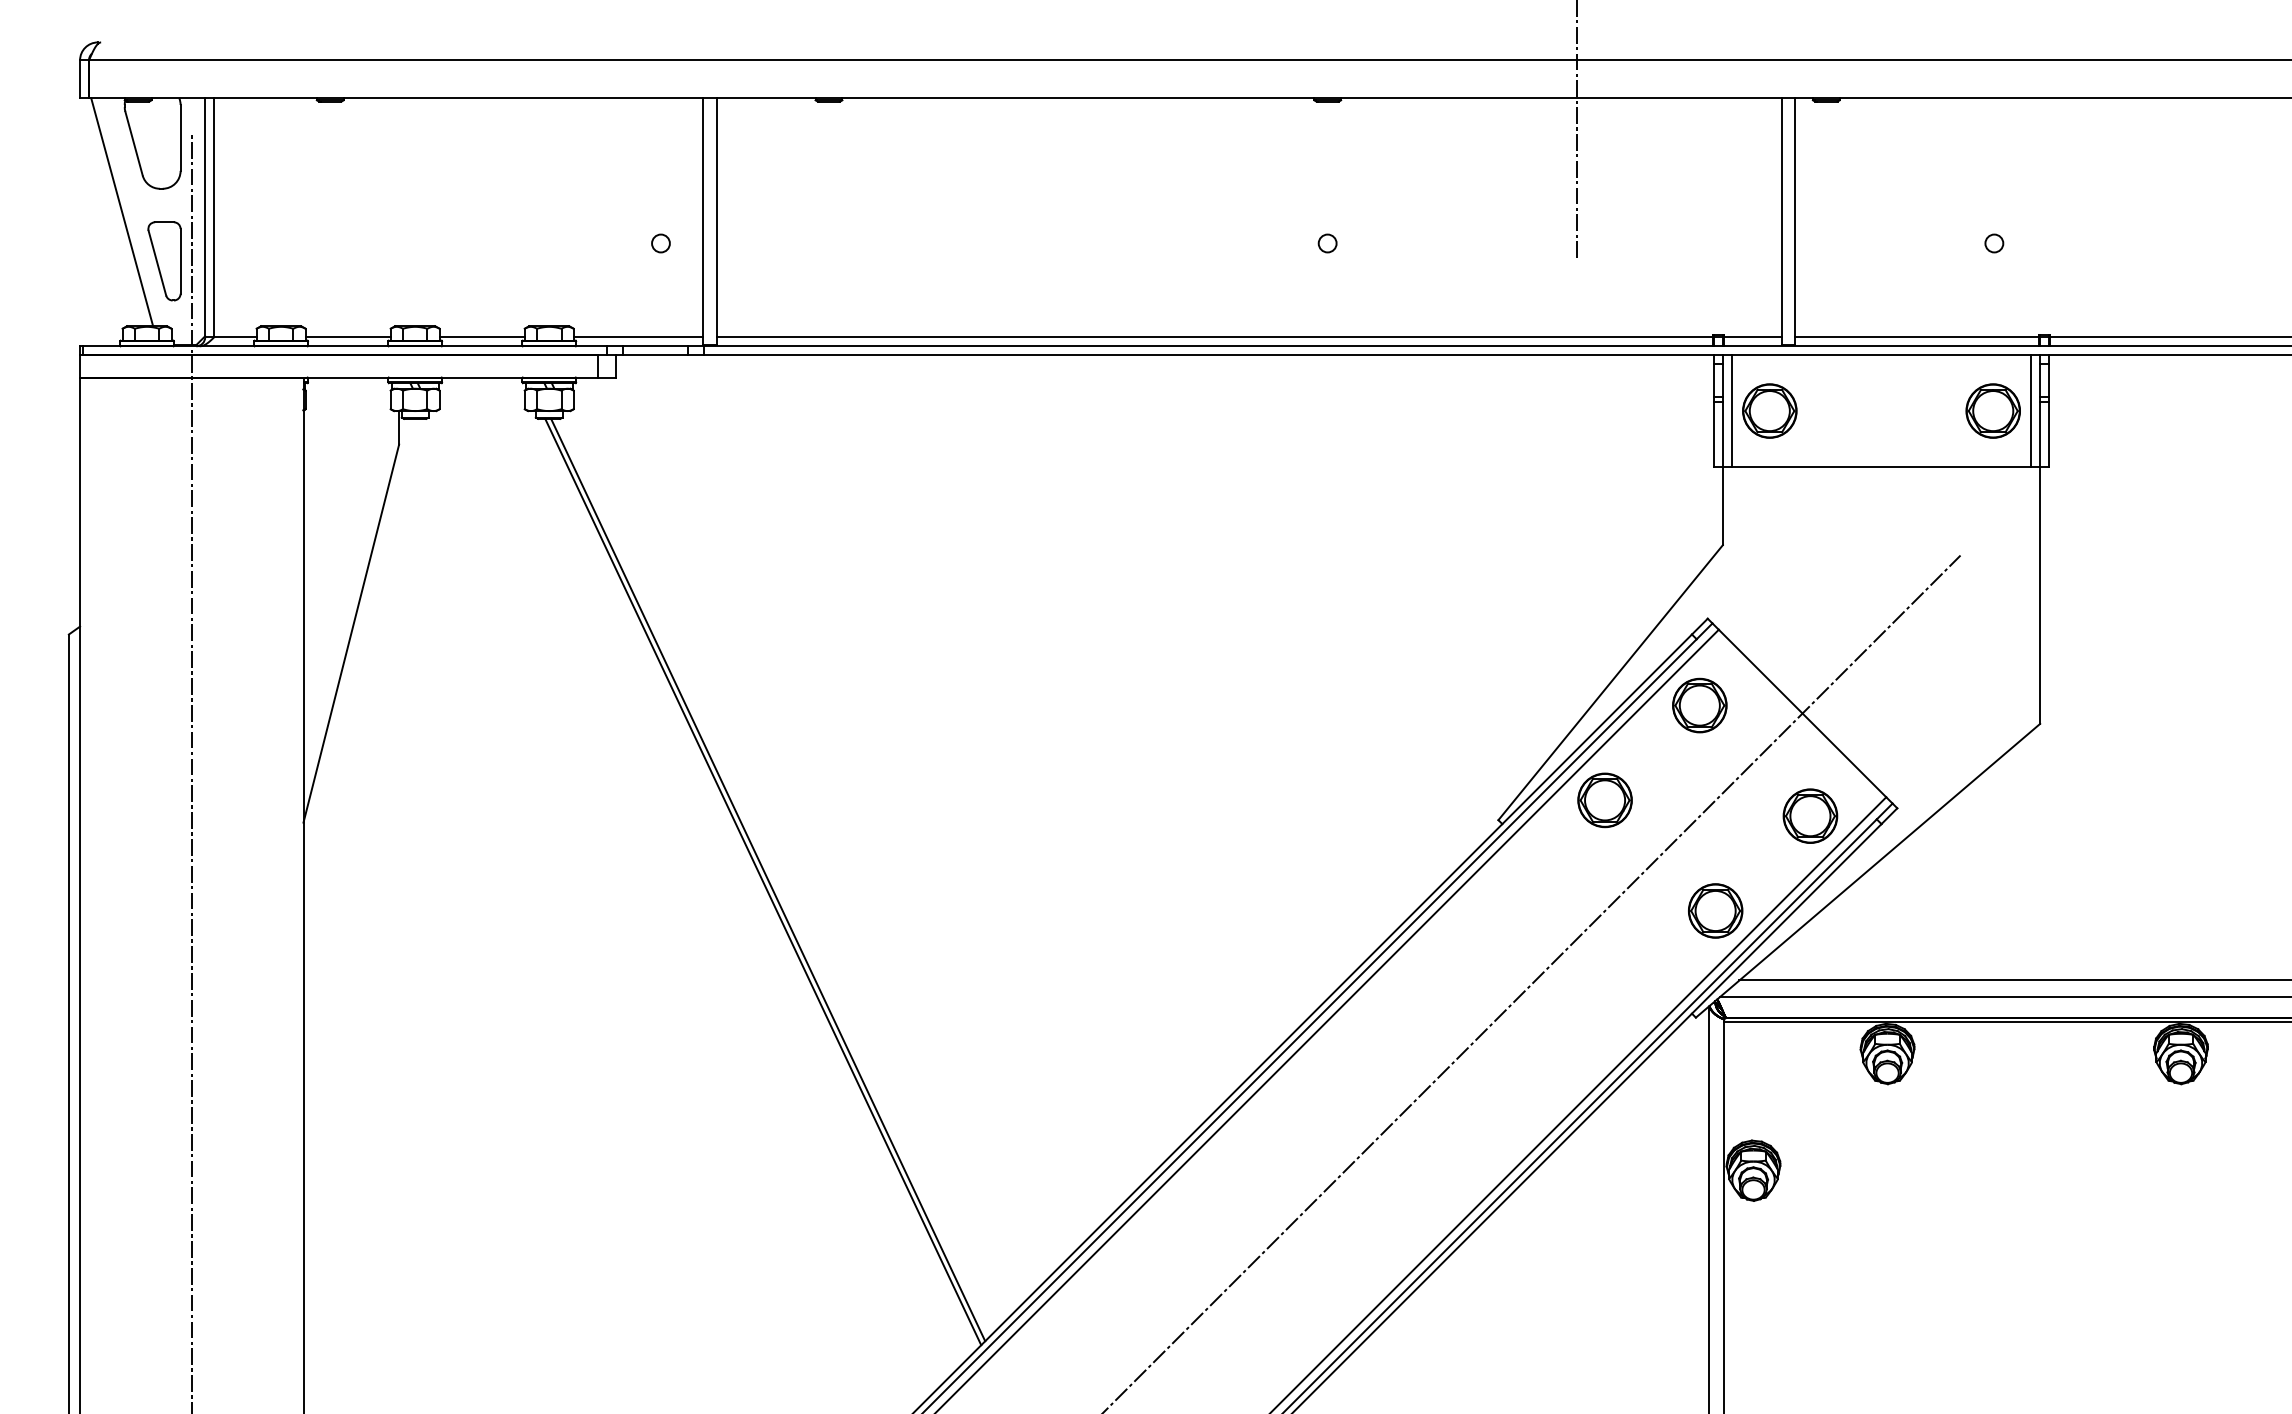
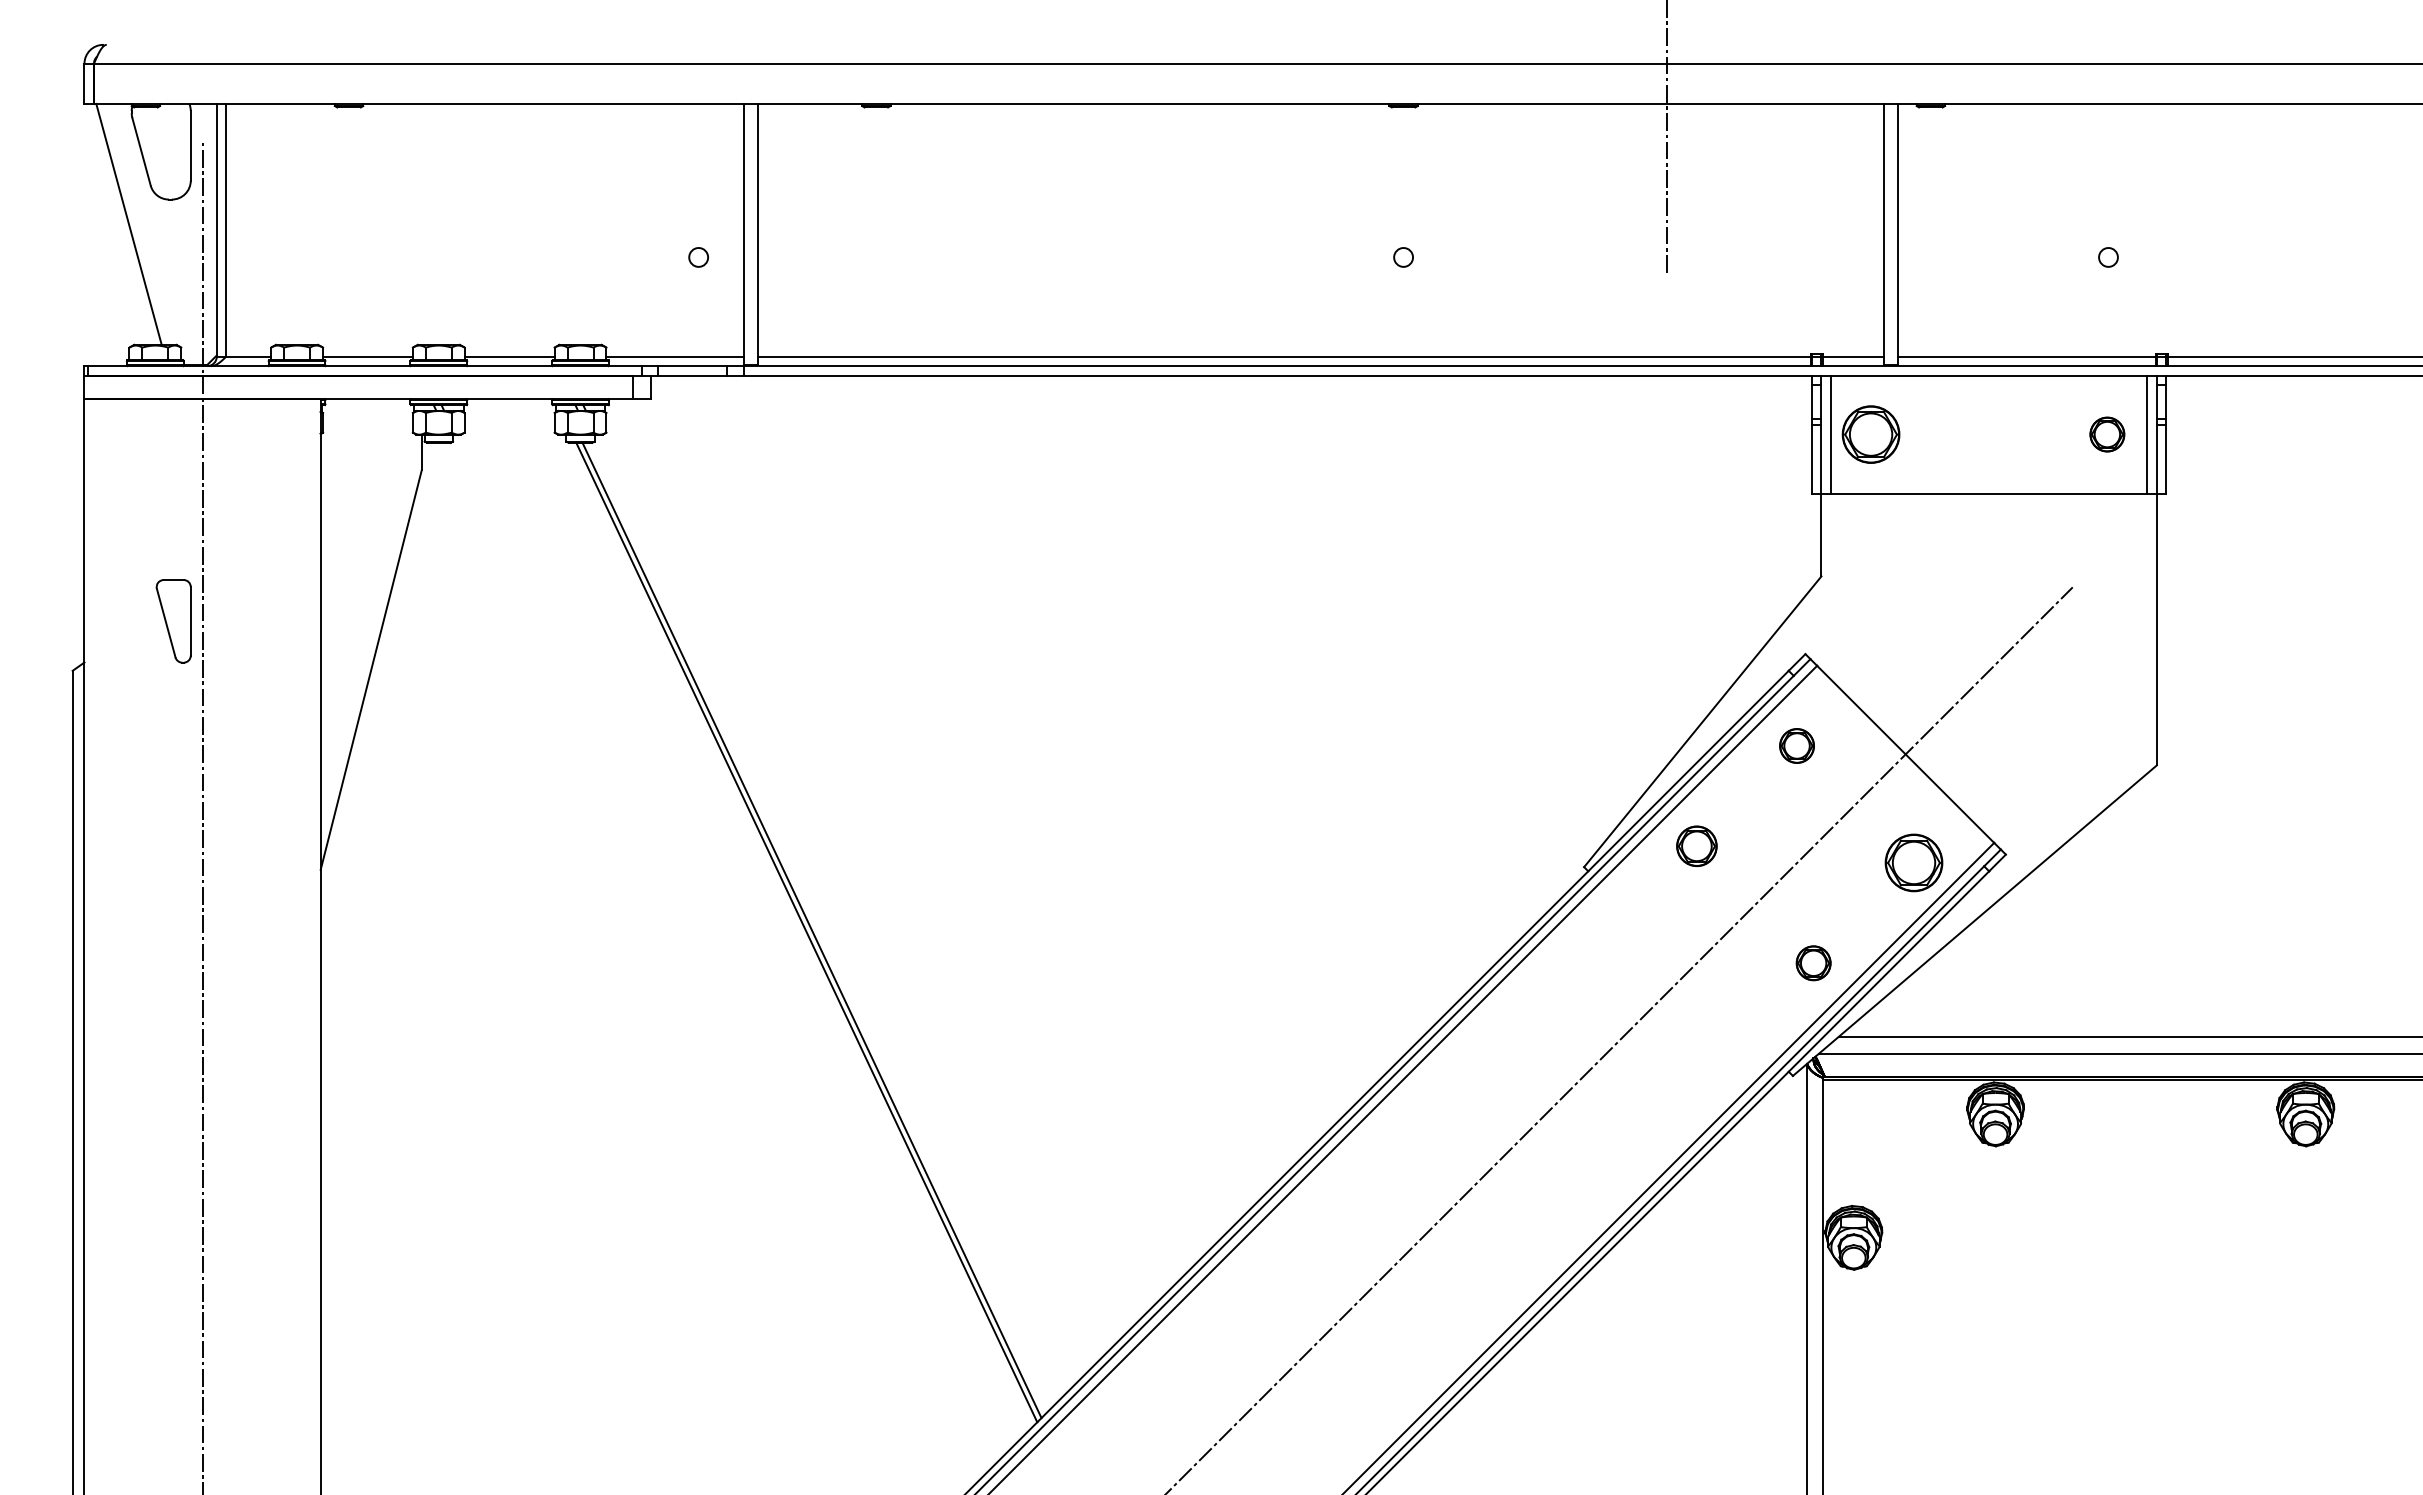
part: (164, 261) -> (173, 621), moved
part: (1993, 410) -> (2107, 434), size x0.6
part: (1699, 705) -> (1796, 745), size x0.6
part: (1604, 800) -> (1696, 846), size x0.7
part: (1715, 911) -> (1813, 963), size x0.6

